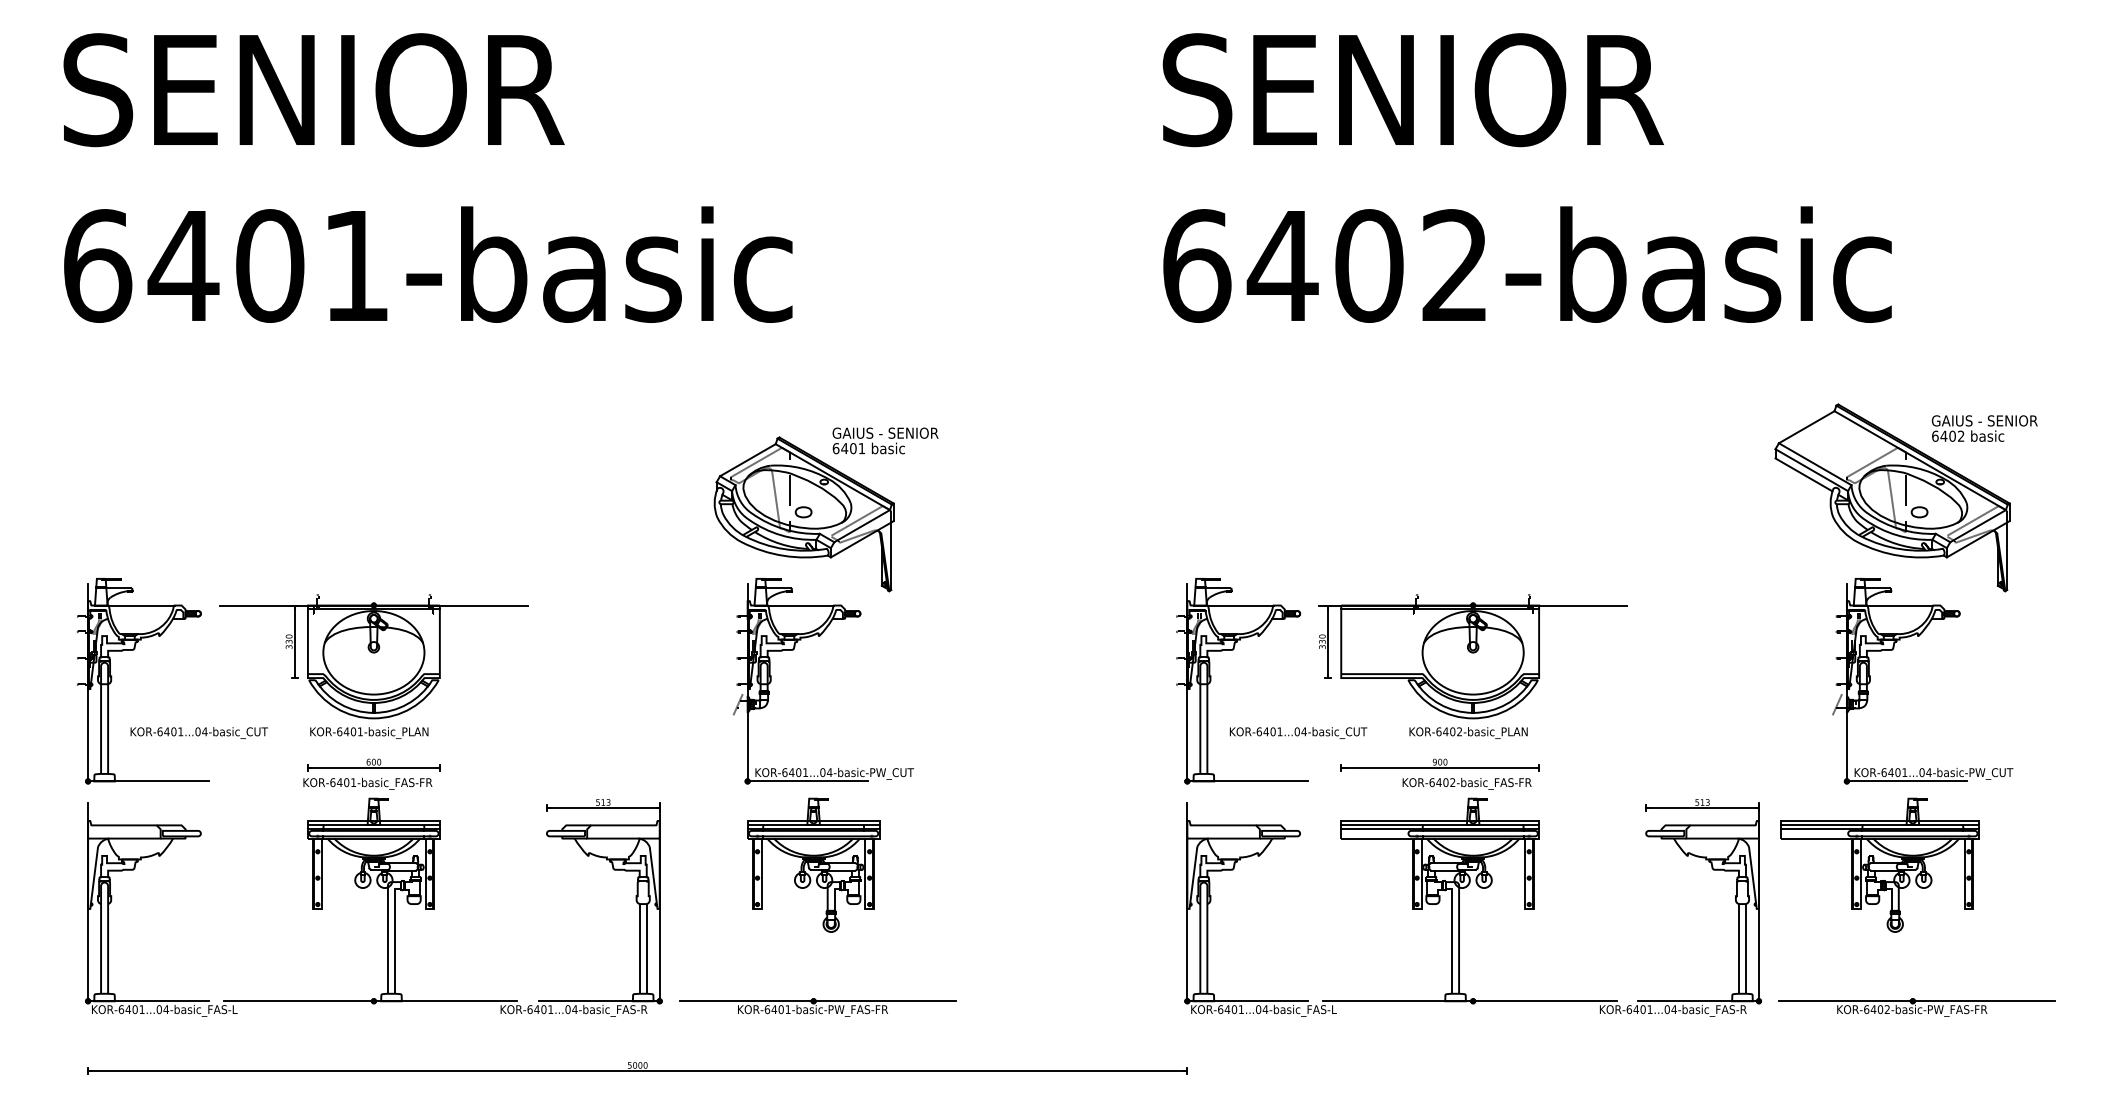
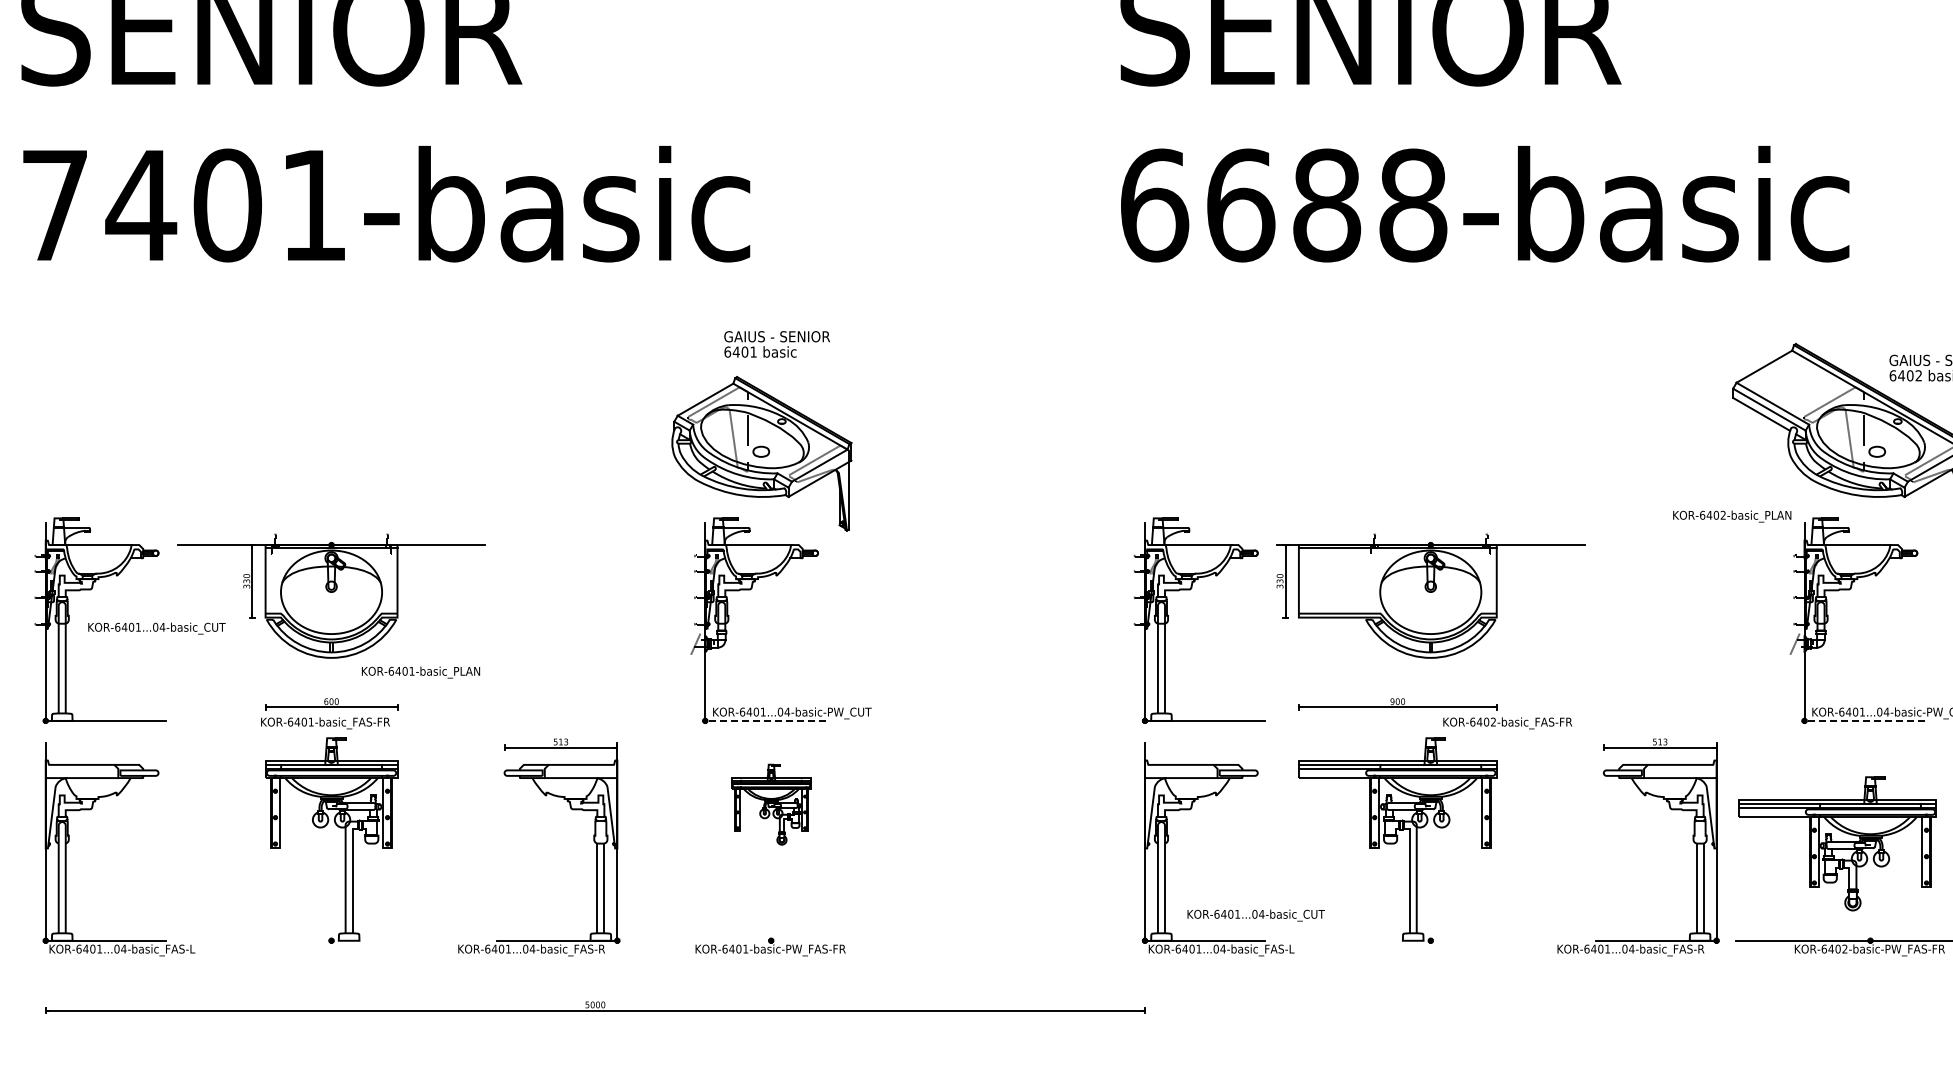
text: (98, 265) -> (56, 205), 6401-basic -> 7401-basic
text: (1367, 265) -> (1325, 205), 6402-basic -> 6688-basic
text: (885, 440) -> (777, 344), moved
text: (198, 732) -> (156, 628), moved
text: (369, 732) -> (421, 672), moved
text: (1298, 732) -> (1256, 915), moved
text: (1468, 732) -> (1732, 516), moved
line: (807, 781) -> (765, 721), solid -> dashed
line: (1906, 781) -> (1864, 721), solid -> dashed
text: (1466, 783) -> (1507, 723), moved
part: (813, 864) -> (771, 804), size x0.6
part: (1879, 864) -> (1837, 843), moved
line: (370, 1001) -> (328, 941), removed
line: (817, 1001) -> (775, 941), removed
line: (1469, 1001) -> (1427, 941), removed

